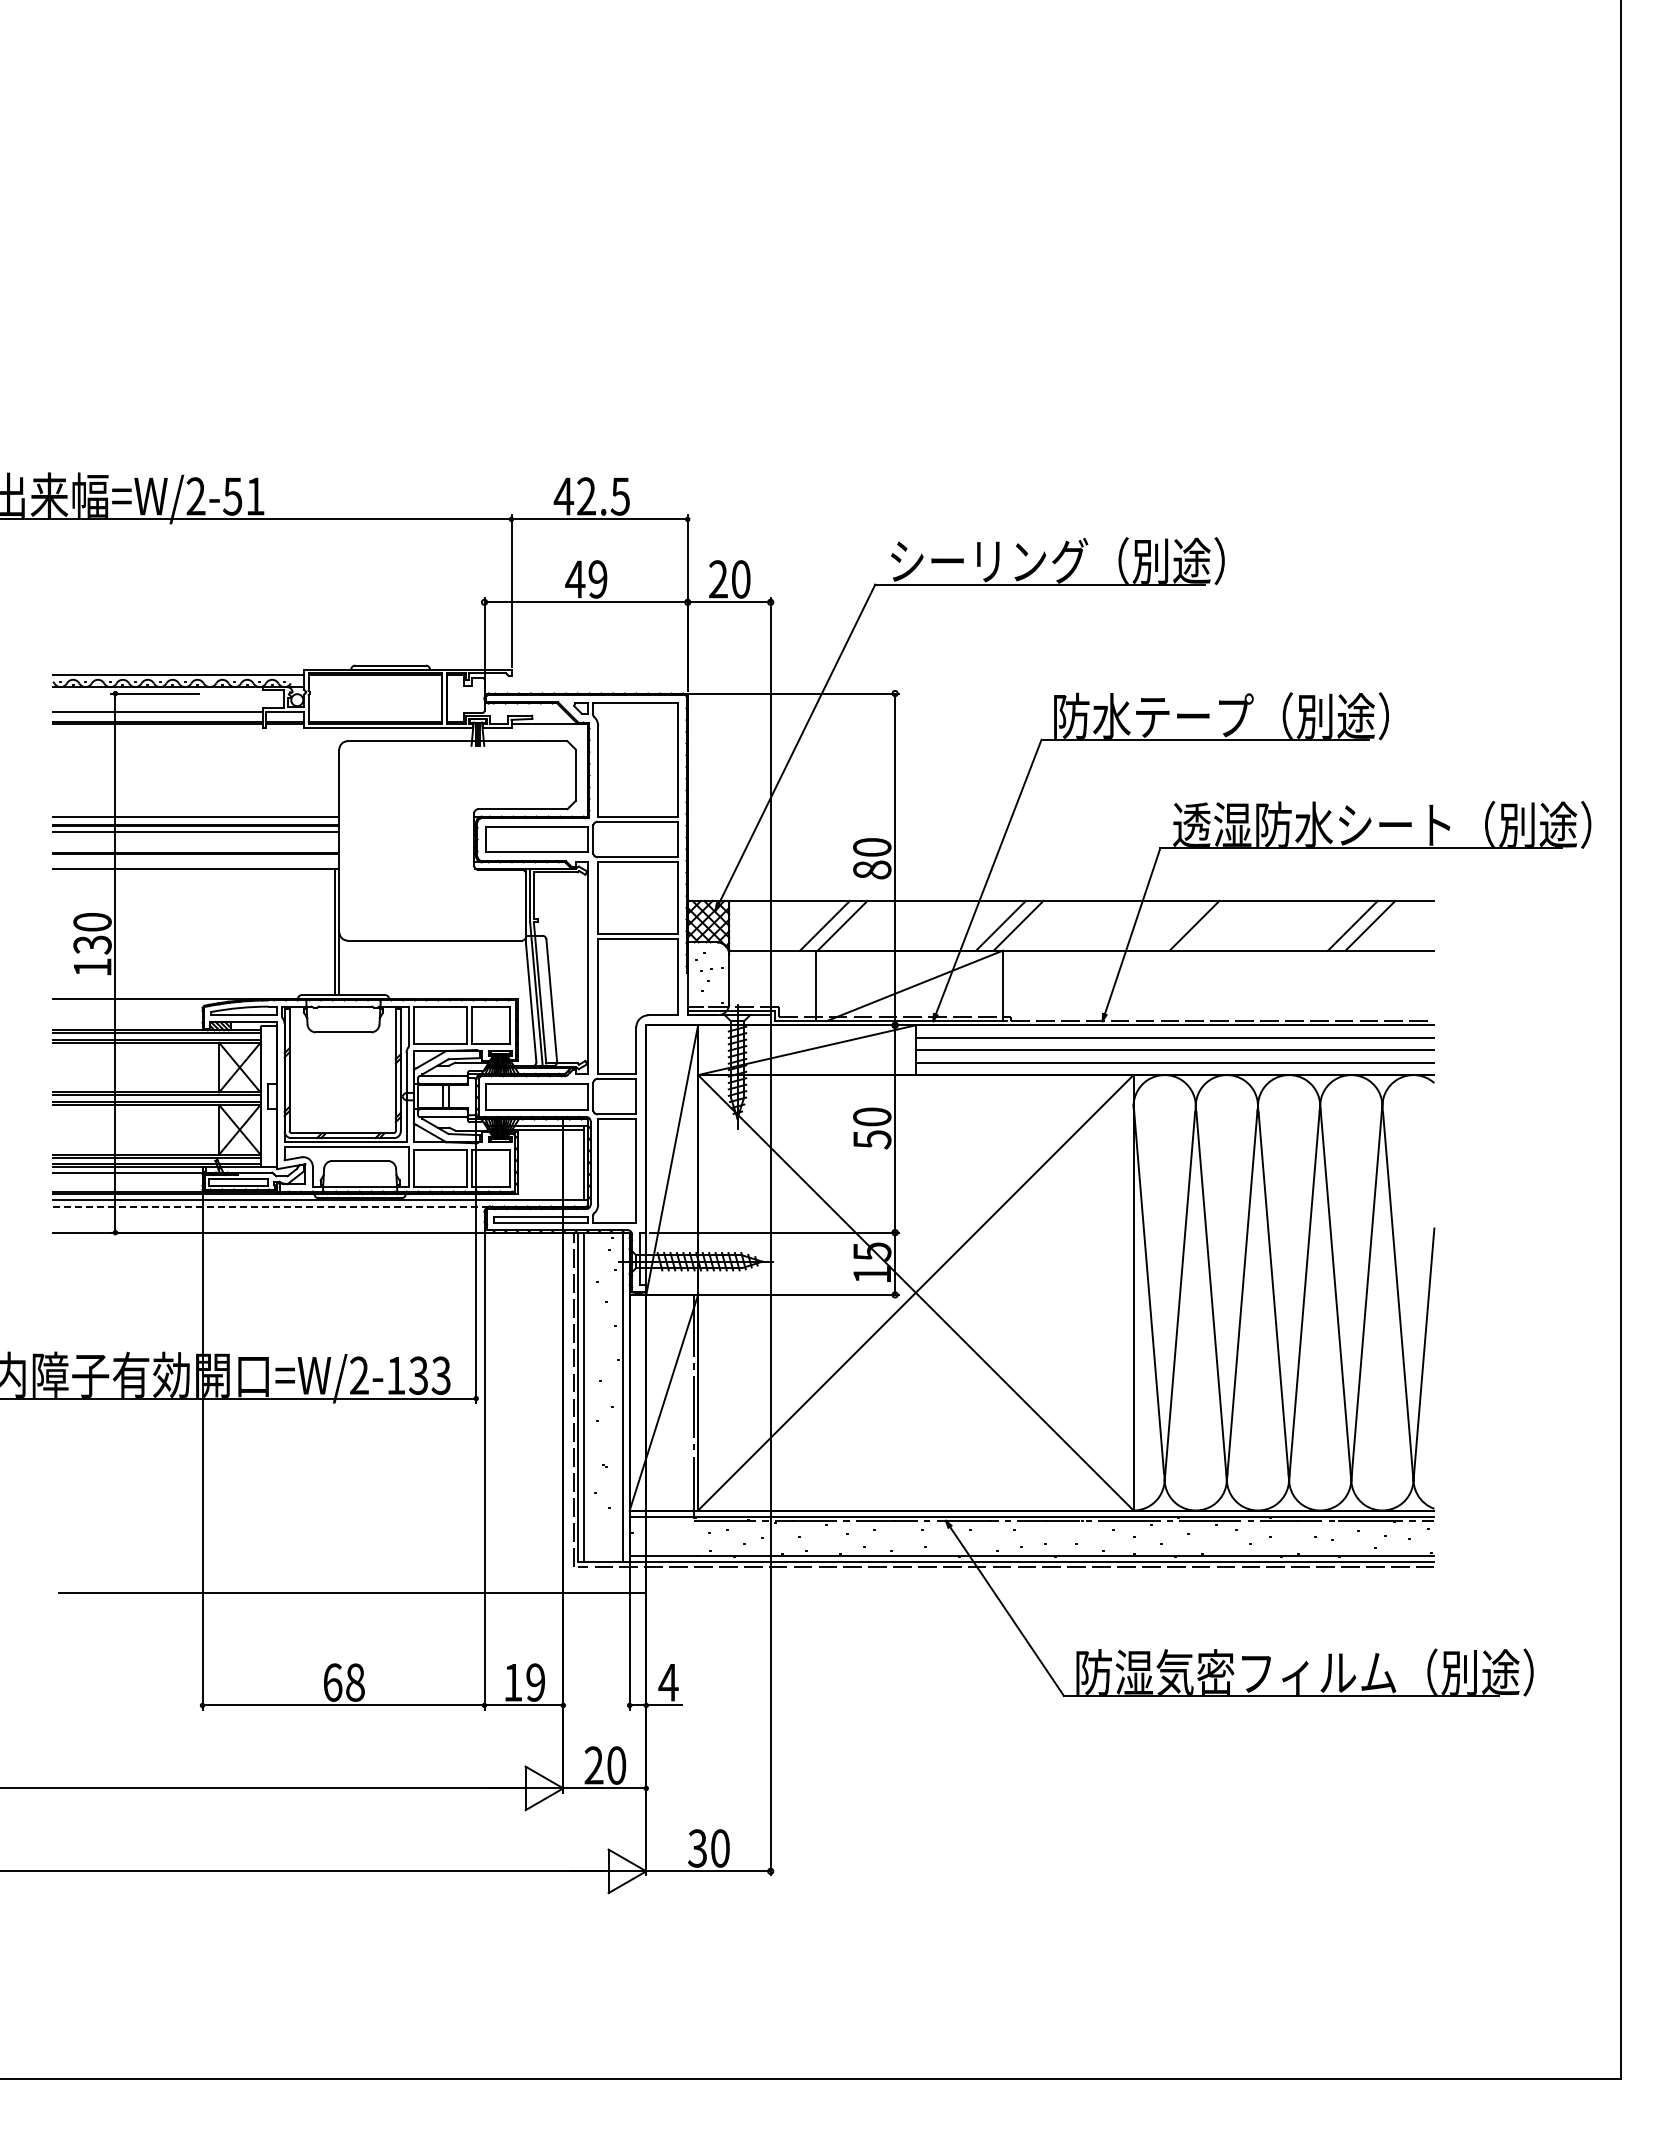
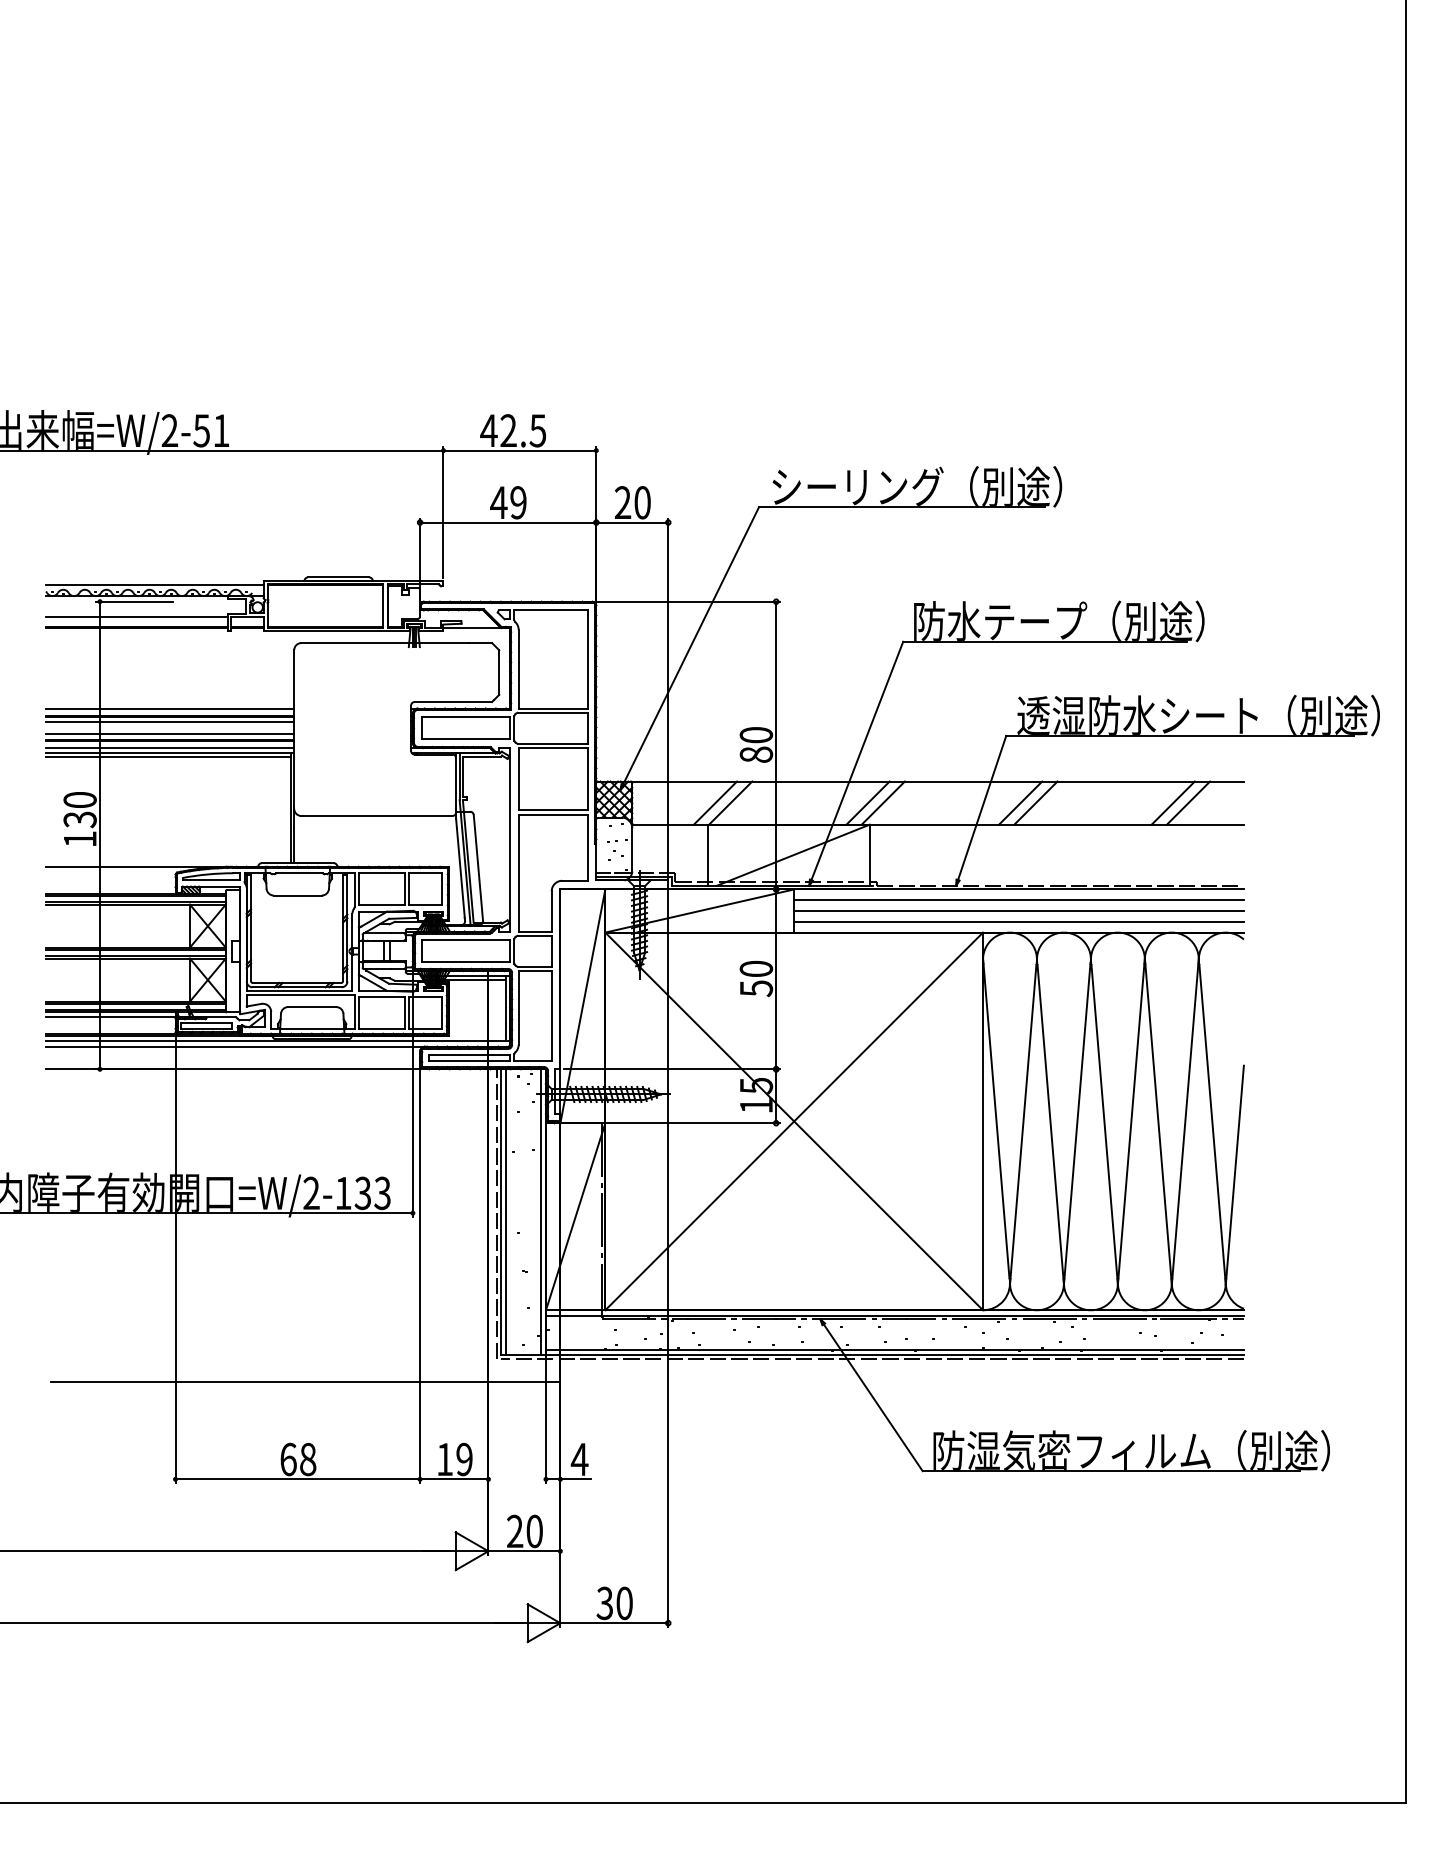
line: (196, 846) -> (170, 734), added
line: (196, 862) -> (170, 748), added
line: (194, 872) -> (168, 756), added
line: (1176, 925) -> (1020, 802), added
line: (271, 1206) -> (235, 1046), dashed -> solid

